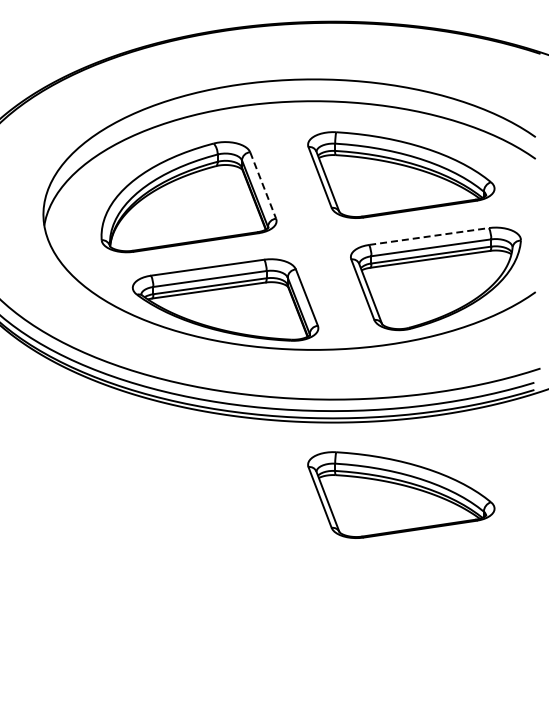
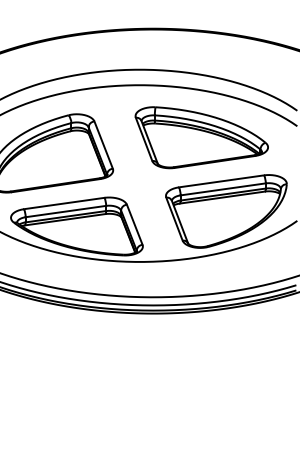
line: (263, 185) -> (103, 145), dashed -> solid
line: (429, 236) -> (221, 181), dashed -> solid
part: (401, 494) -> (201, 364), removed

